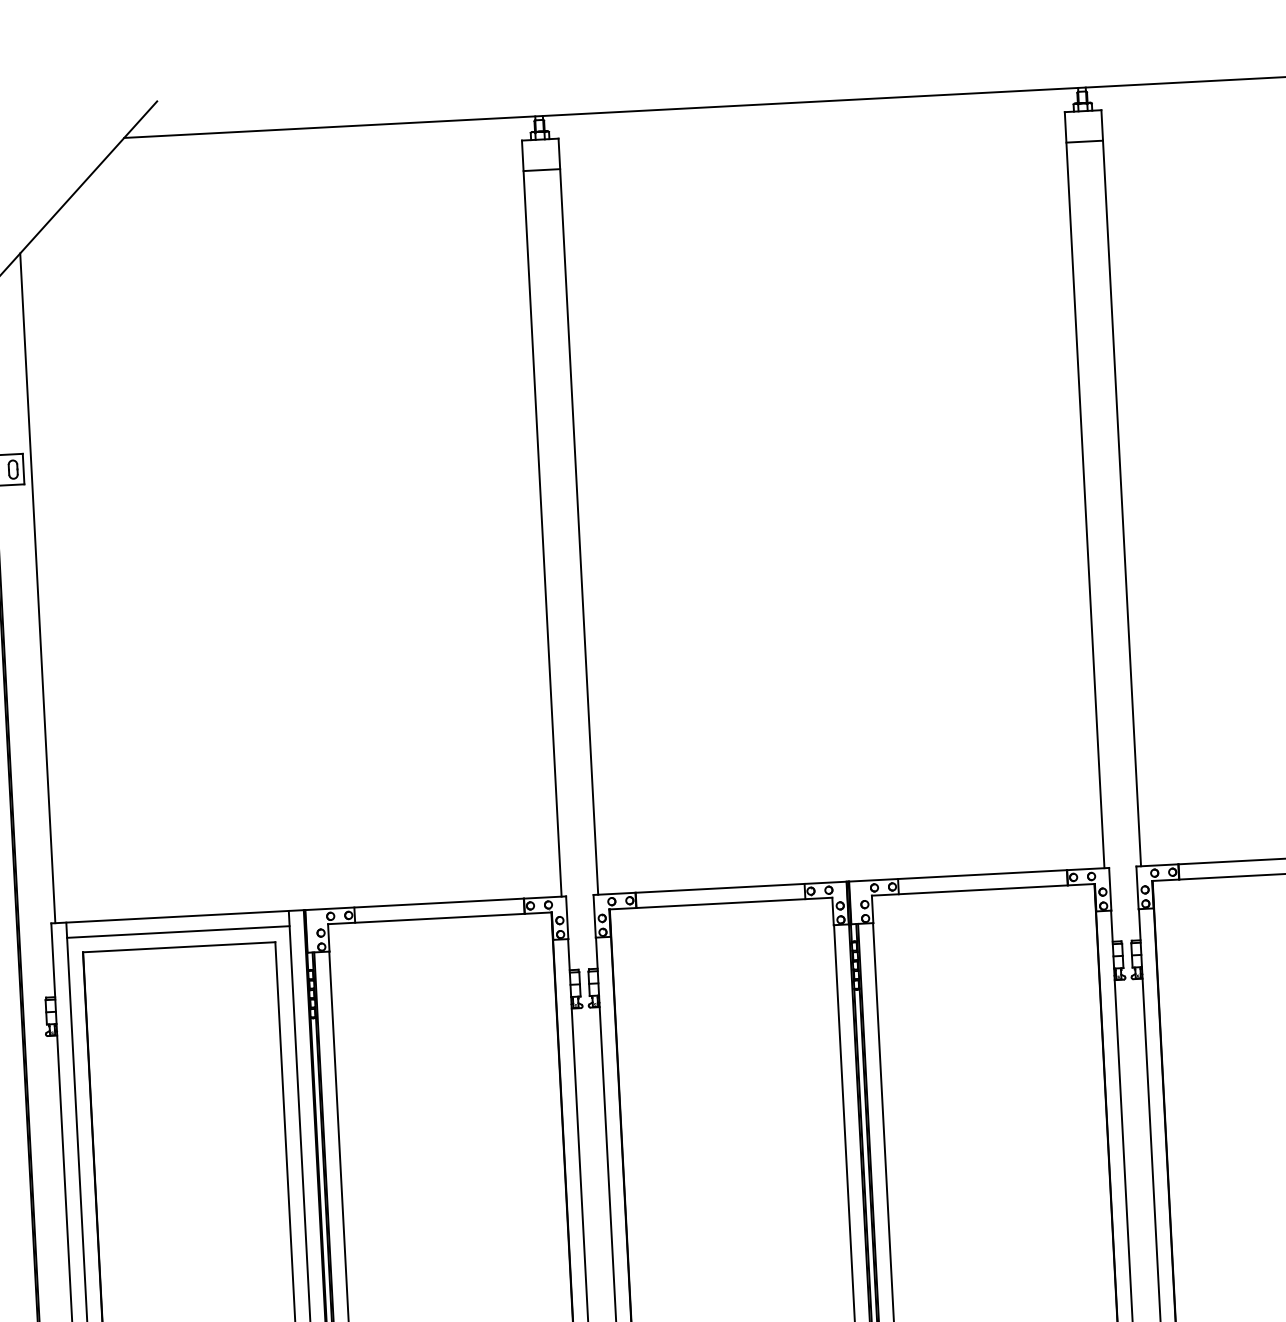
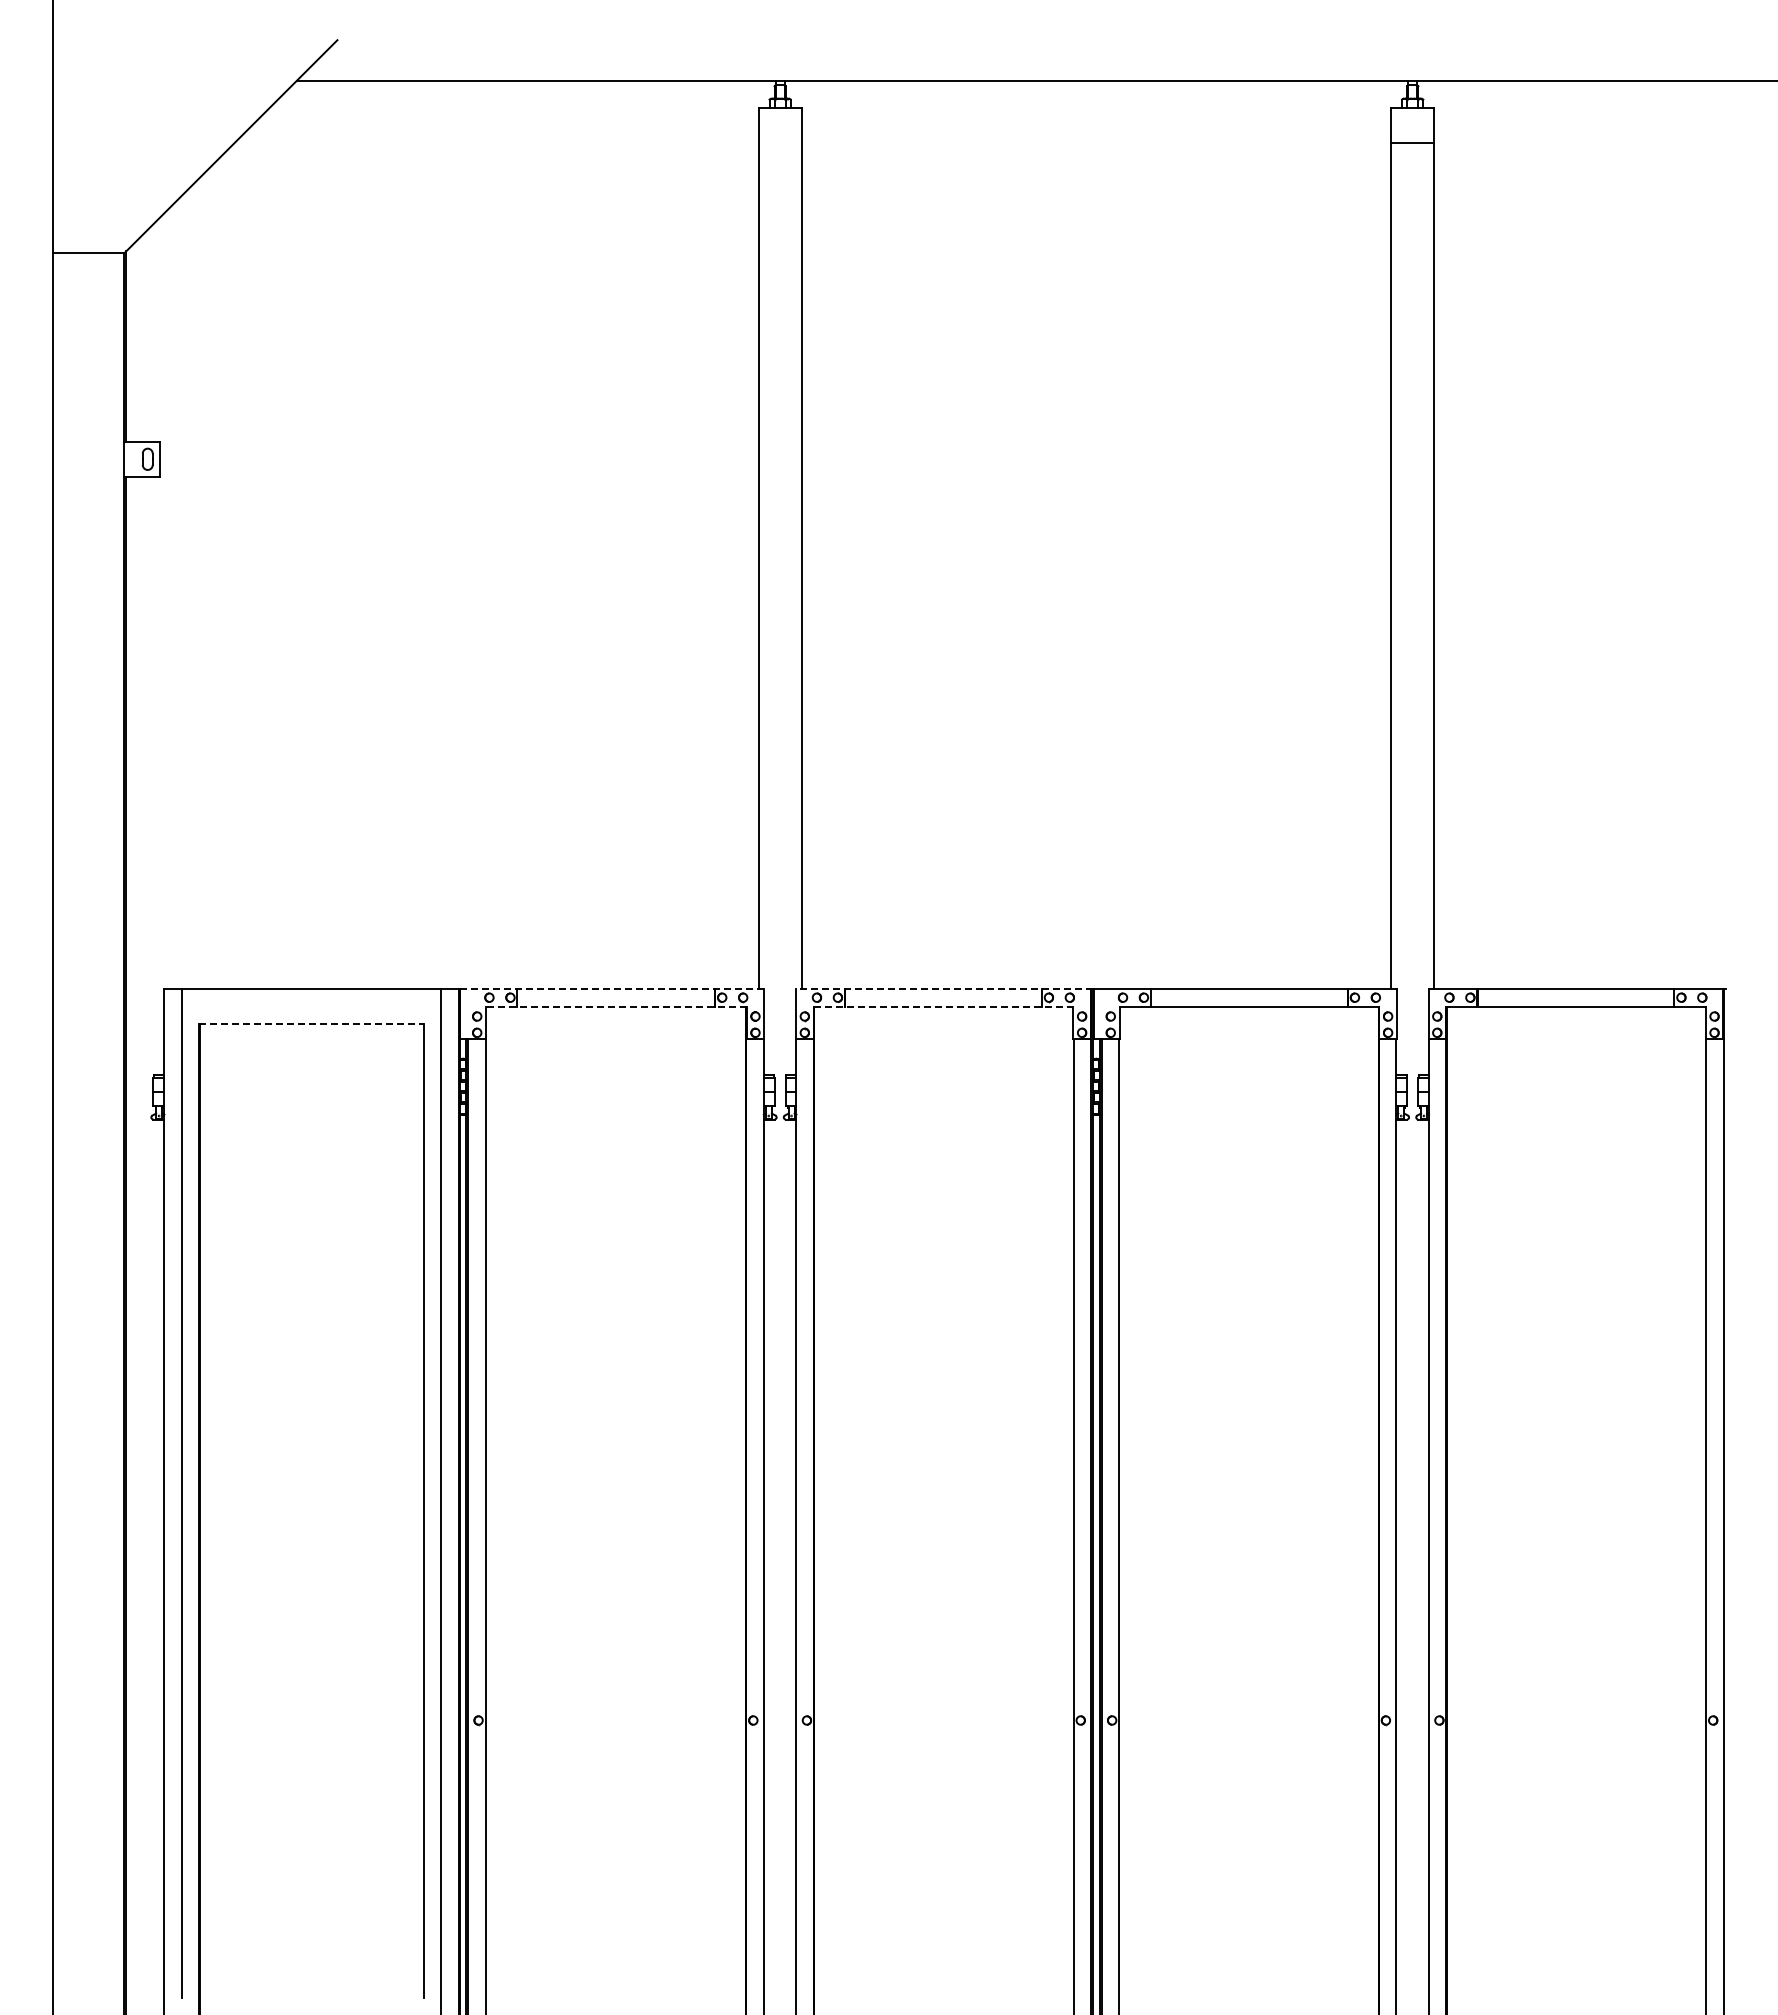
line: (541, 170) -> (779, 143), removed
line: (38, 588) -> (169, 598), removed
line: (720, 888) -> (944, 988), solid -> dashed
line: (435, 902) -> (612, 988), solid -> dashed
line: (720, 903) -> (943, 1006), solid -> dashed
line: (439, 918) -> (615, 1006), solid -> dashed
line: (178, 931) -> (311, 1006), removed
line: (179, 947) -> (311, 1024), solid -> dashed

